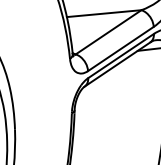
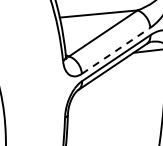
line: (120, 49) -> (115, 51), solid -> dashed

